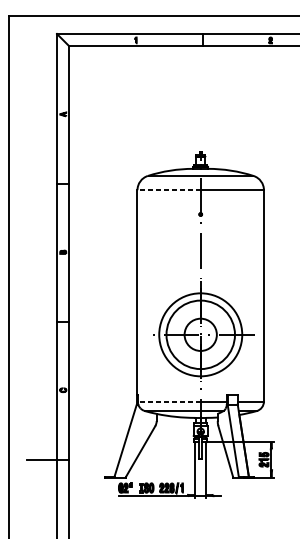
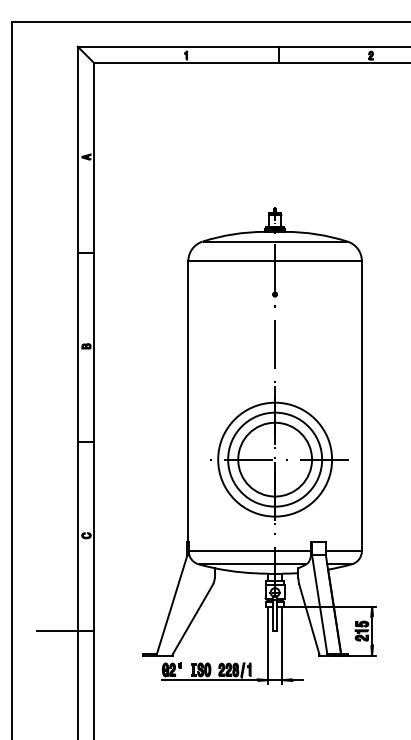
line: (168, 190) -> (231, 261), dashed -> solid
circle: (201, 334) -> (275, 459), size x1.67
line: (168, 401) -> (231, 551), dashed -> solid

